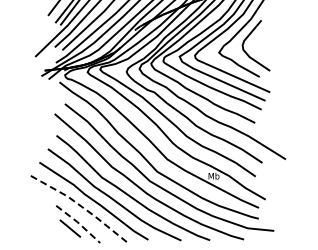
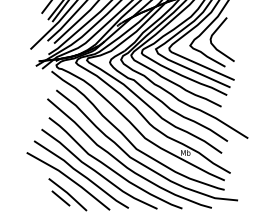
line: (81, 206) -> (70, 179), dashed -> solid
line: (78, 223) -> (68, 194), dashed -> solid

